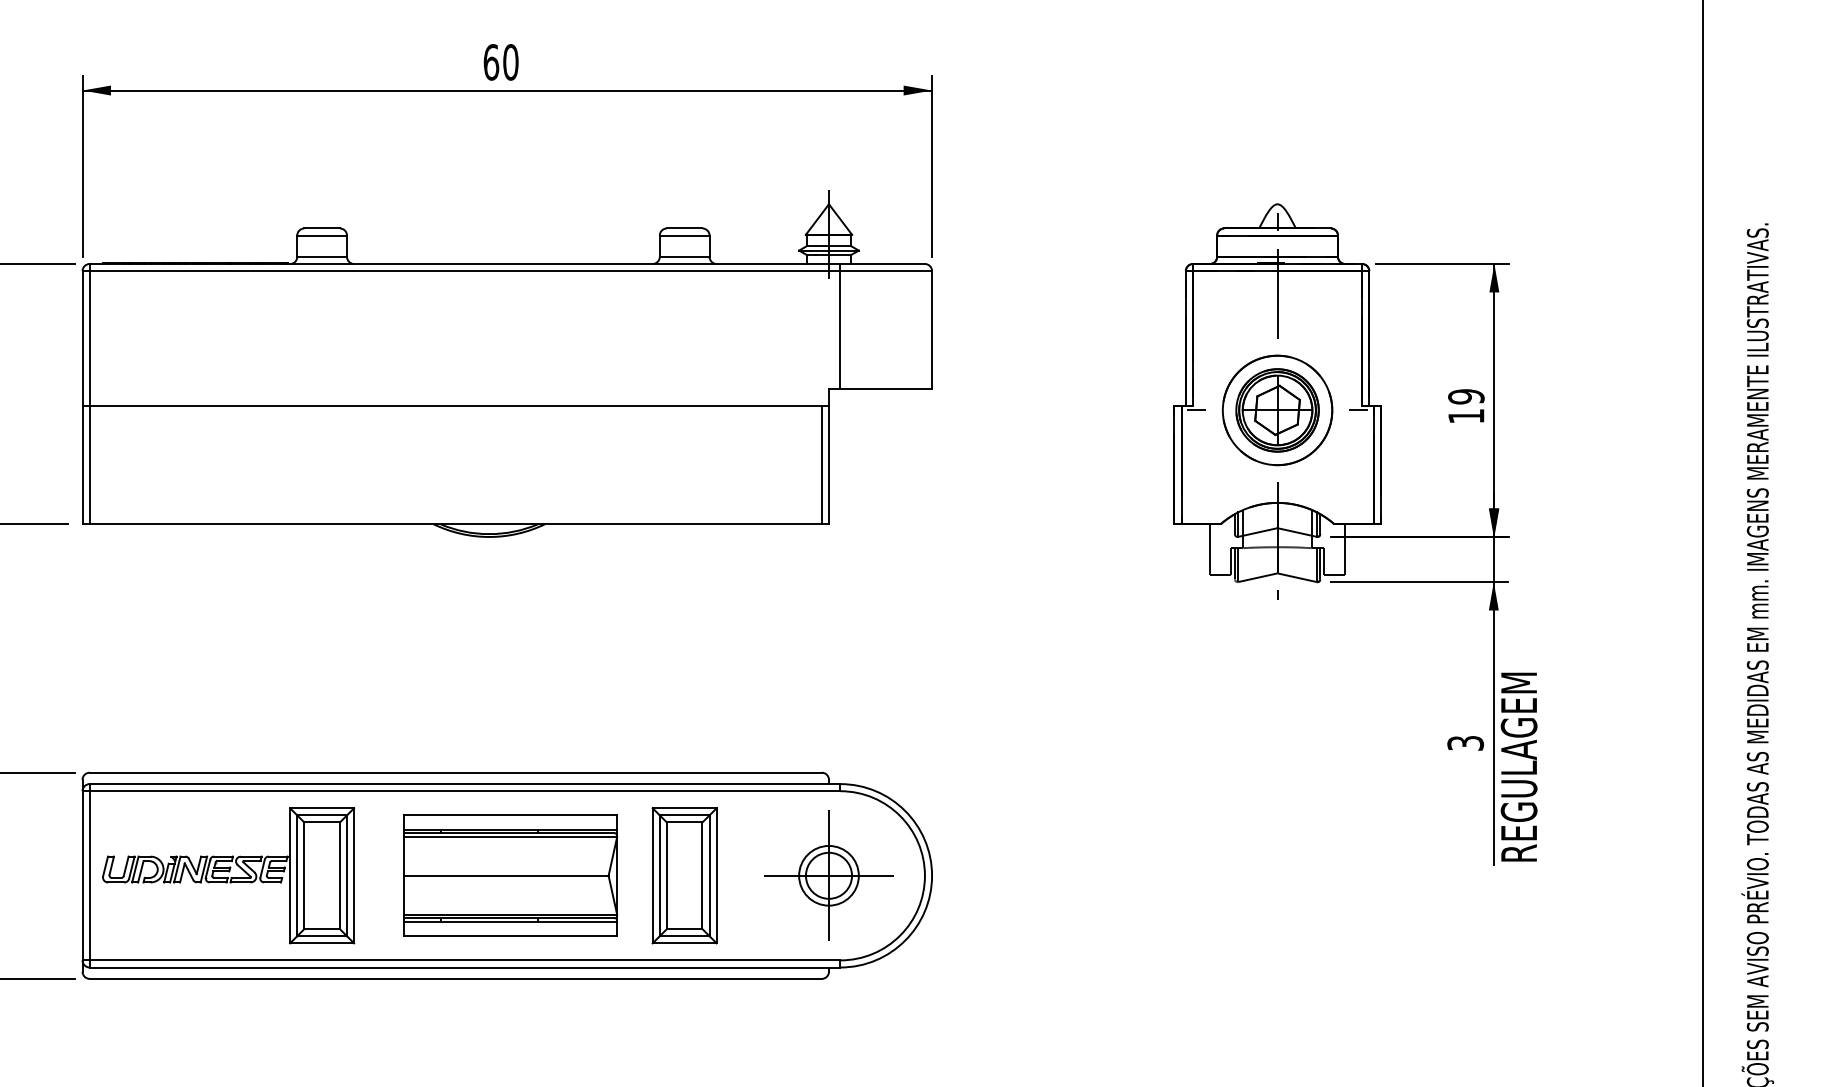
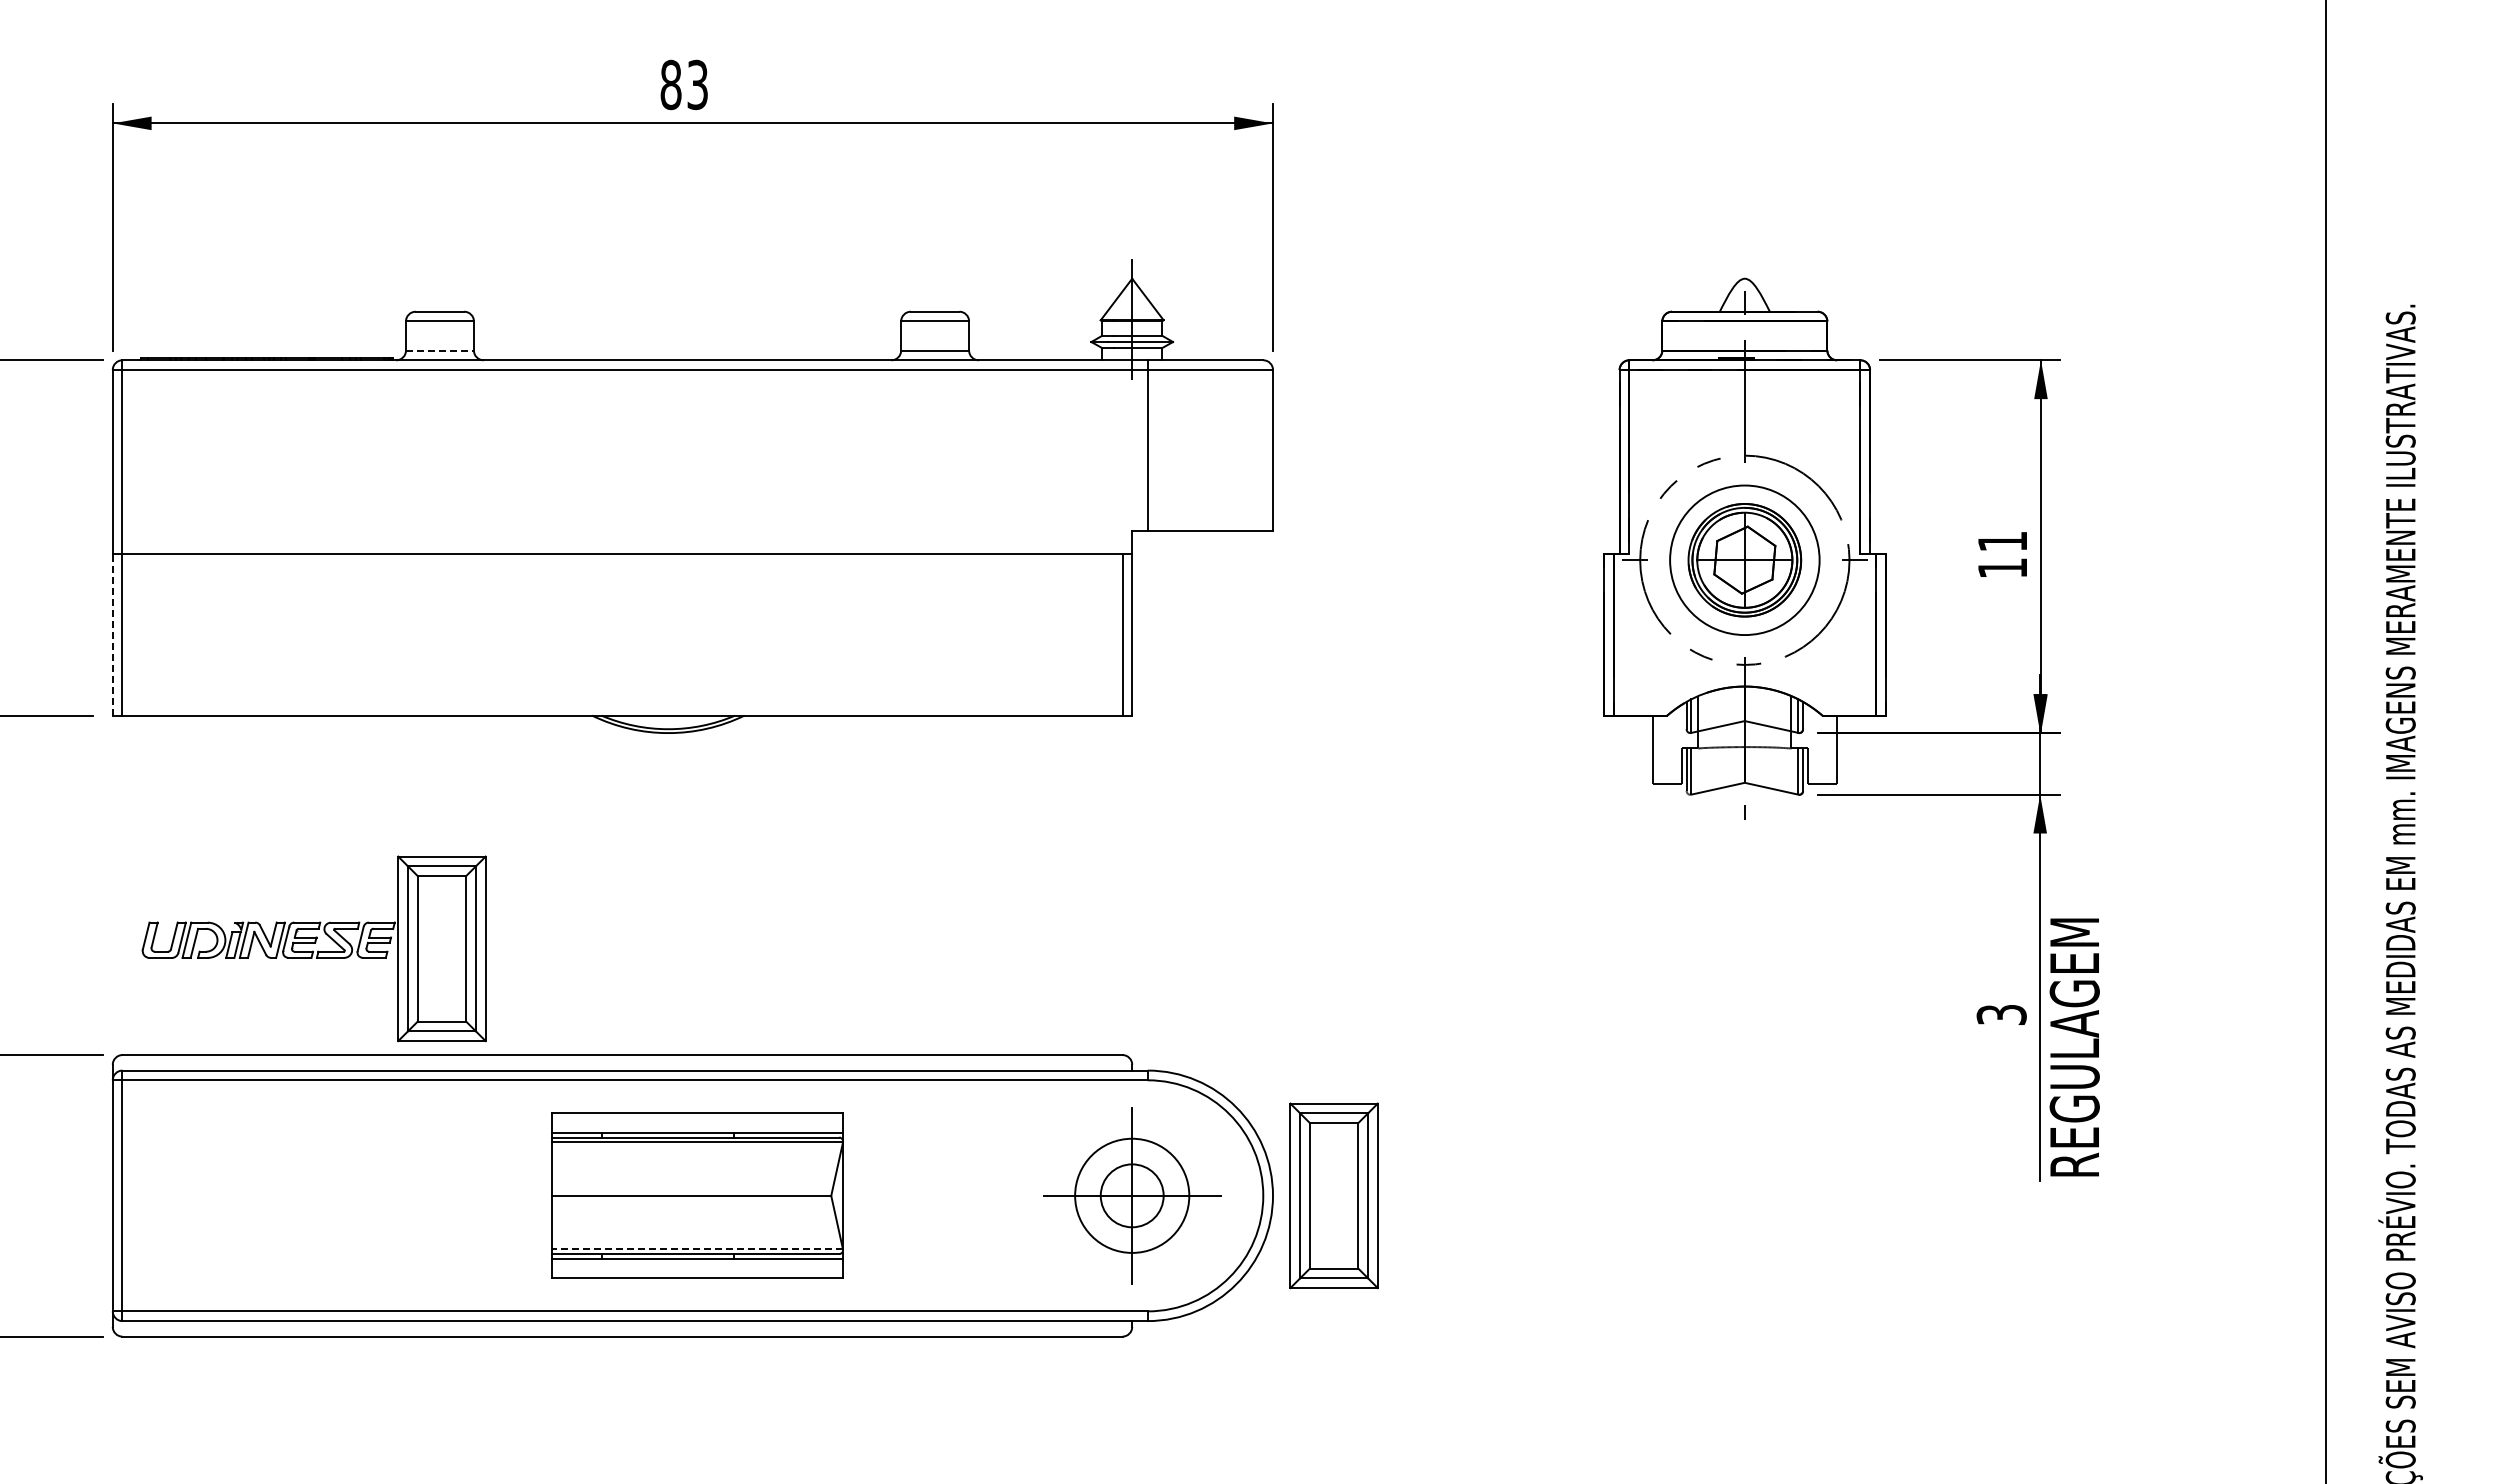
text: (501, 62) -> (684, 84), 60 -> 83
line: (321, 256) -> (439, 350), solid -> dashed
text: (1466, 396) -> (2002, 541), 19 -> 11
circle: (1277, 410) -> (1744, 560), size x1.4
line: (82, 465) -> (112, 635), solid -> dashed
part: (228, 875) -> (313, 948), moved
part: (684, 875) -> (1333, 1195), moved
circle: (829, 875) -> (1132, 1195), size x1.4
line: (510, 915) -> (697, 1249), solid -> dashed

